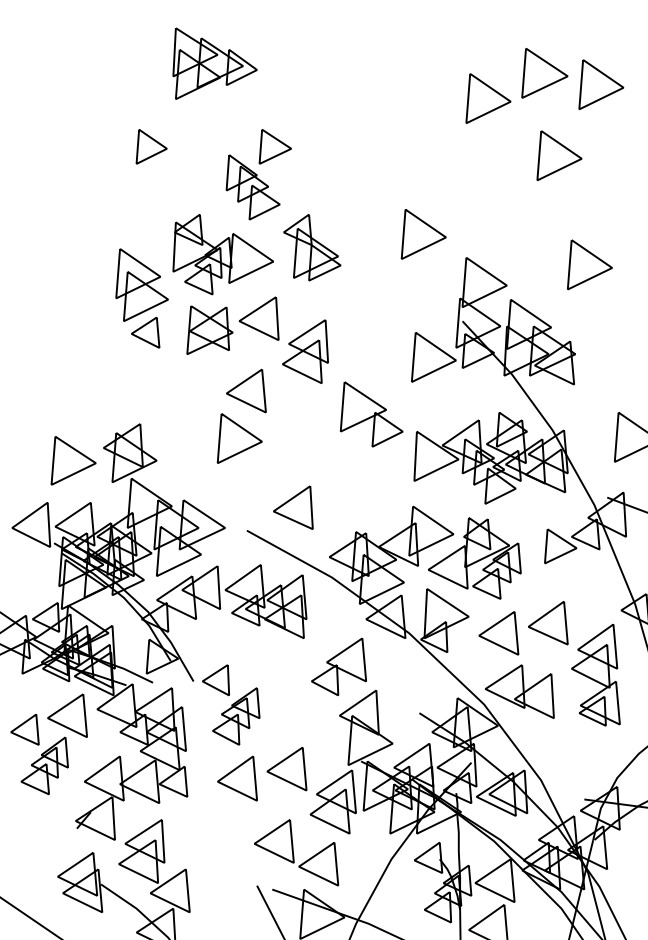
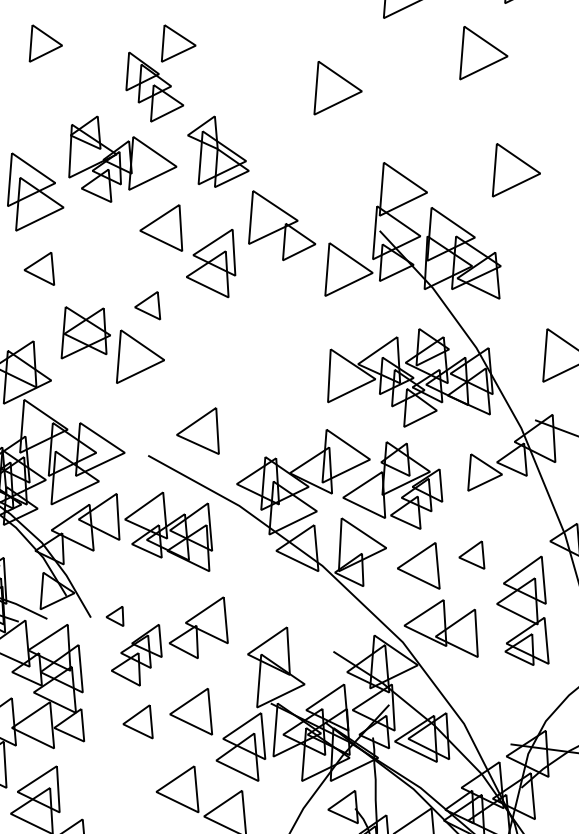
part: (423, 234) -> (337, 88), moved
part: (209, 329) -> (85, 332), moved
part: (145, 332) -> (39, 268), moved
part: (246, 390) -> (147, 305), size x0.6
part: (371, 414) -> (281, 225), moved
part: (548, 623) -> (472, 555), size x0.6
part: (338, 666) -> (198, 627), moved
part: (215, 680) -> (114, 616), size x0.6
part: (237, 778) -> (138, 721), size x0.7

